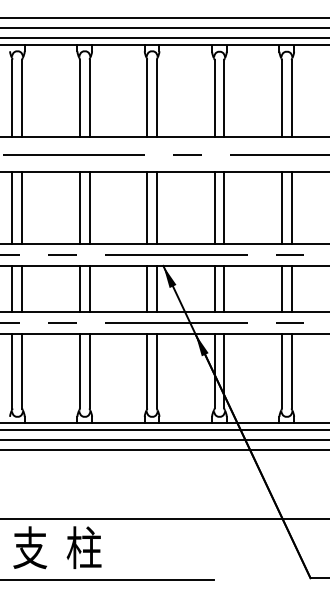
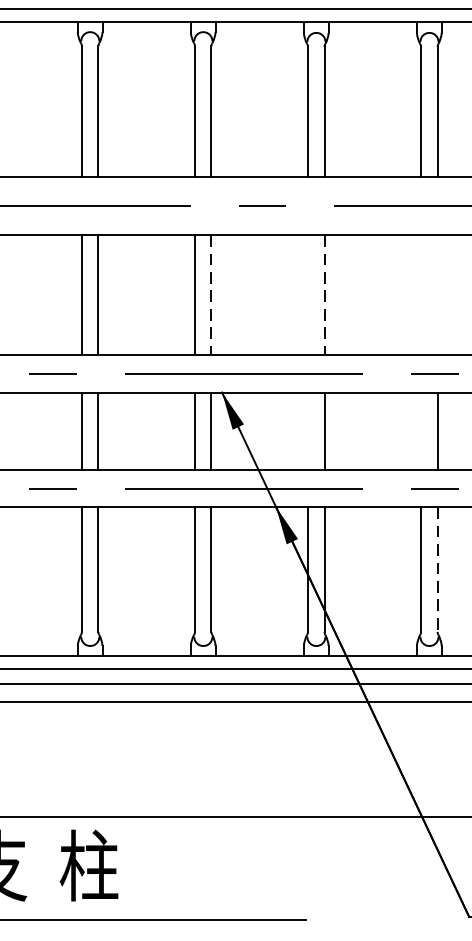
line: (157, 207) -> (212, 294), solid -> dashed
line: (214, 207) -> (307, 294), removed
line: (224, 207) -> (324, 294), solid -> dashed
line: (281, 207) -> (420, 294), removed
line: (291, 207) -> (437, 294), removed
line: (214, 288) -> (307, 430), removed
line: (281, 288) -> (420, 430), removed
line: (291, 371) -> (437, 569), solid -> dashed

